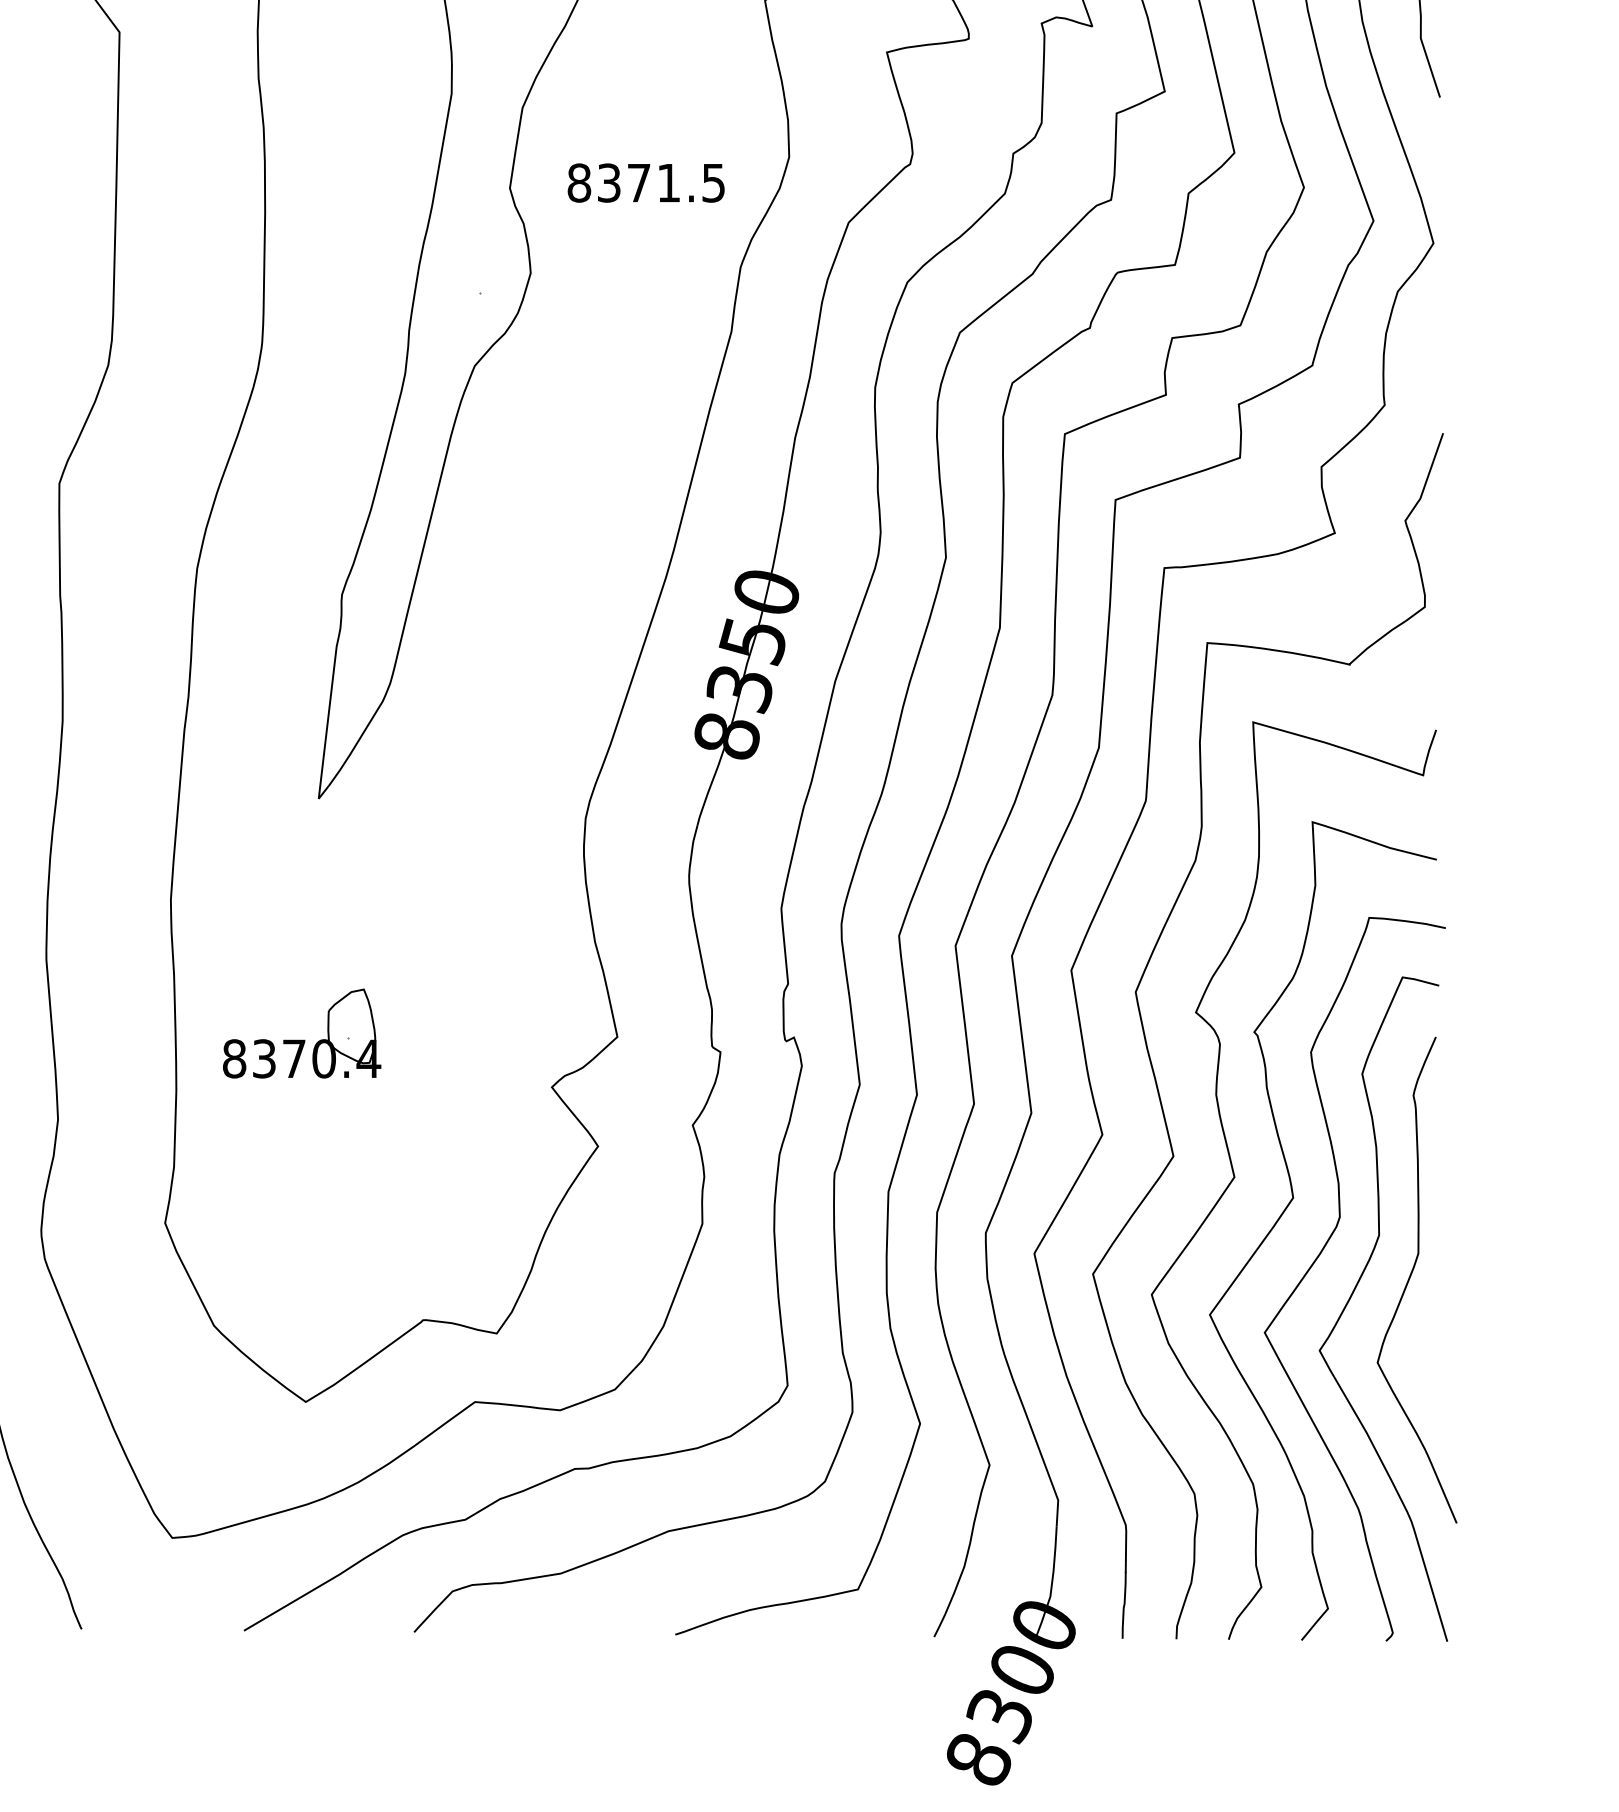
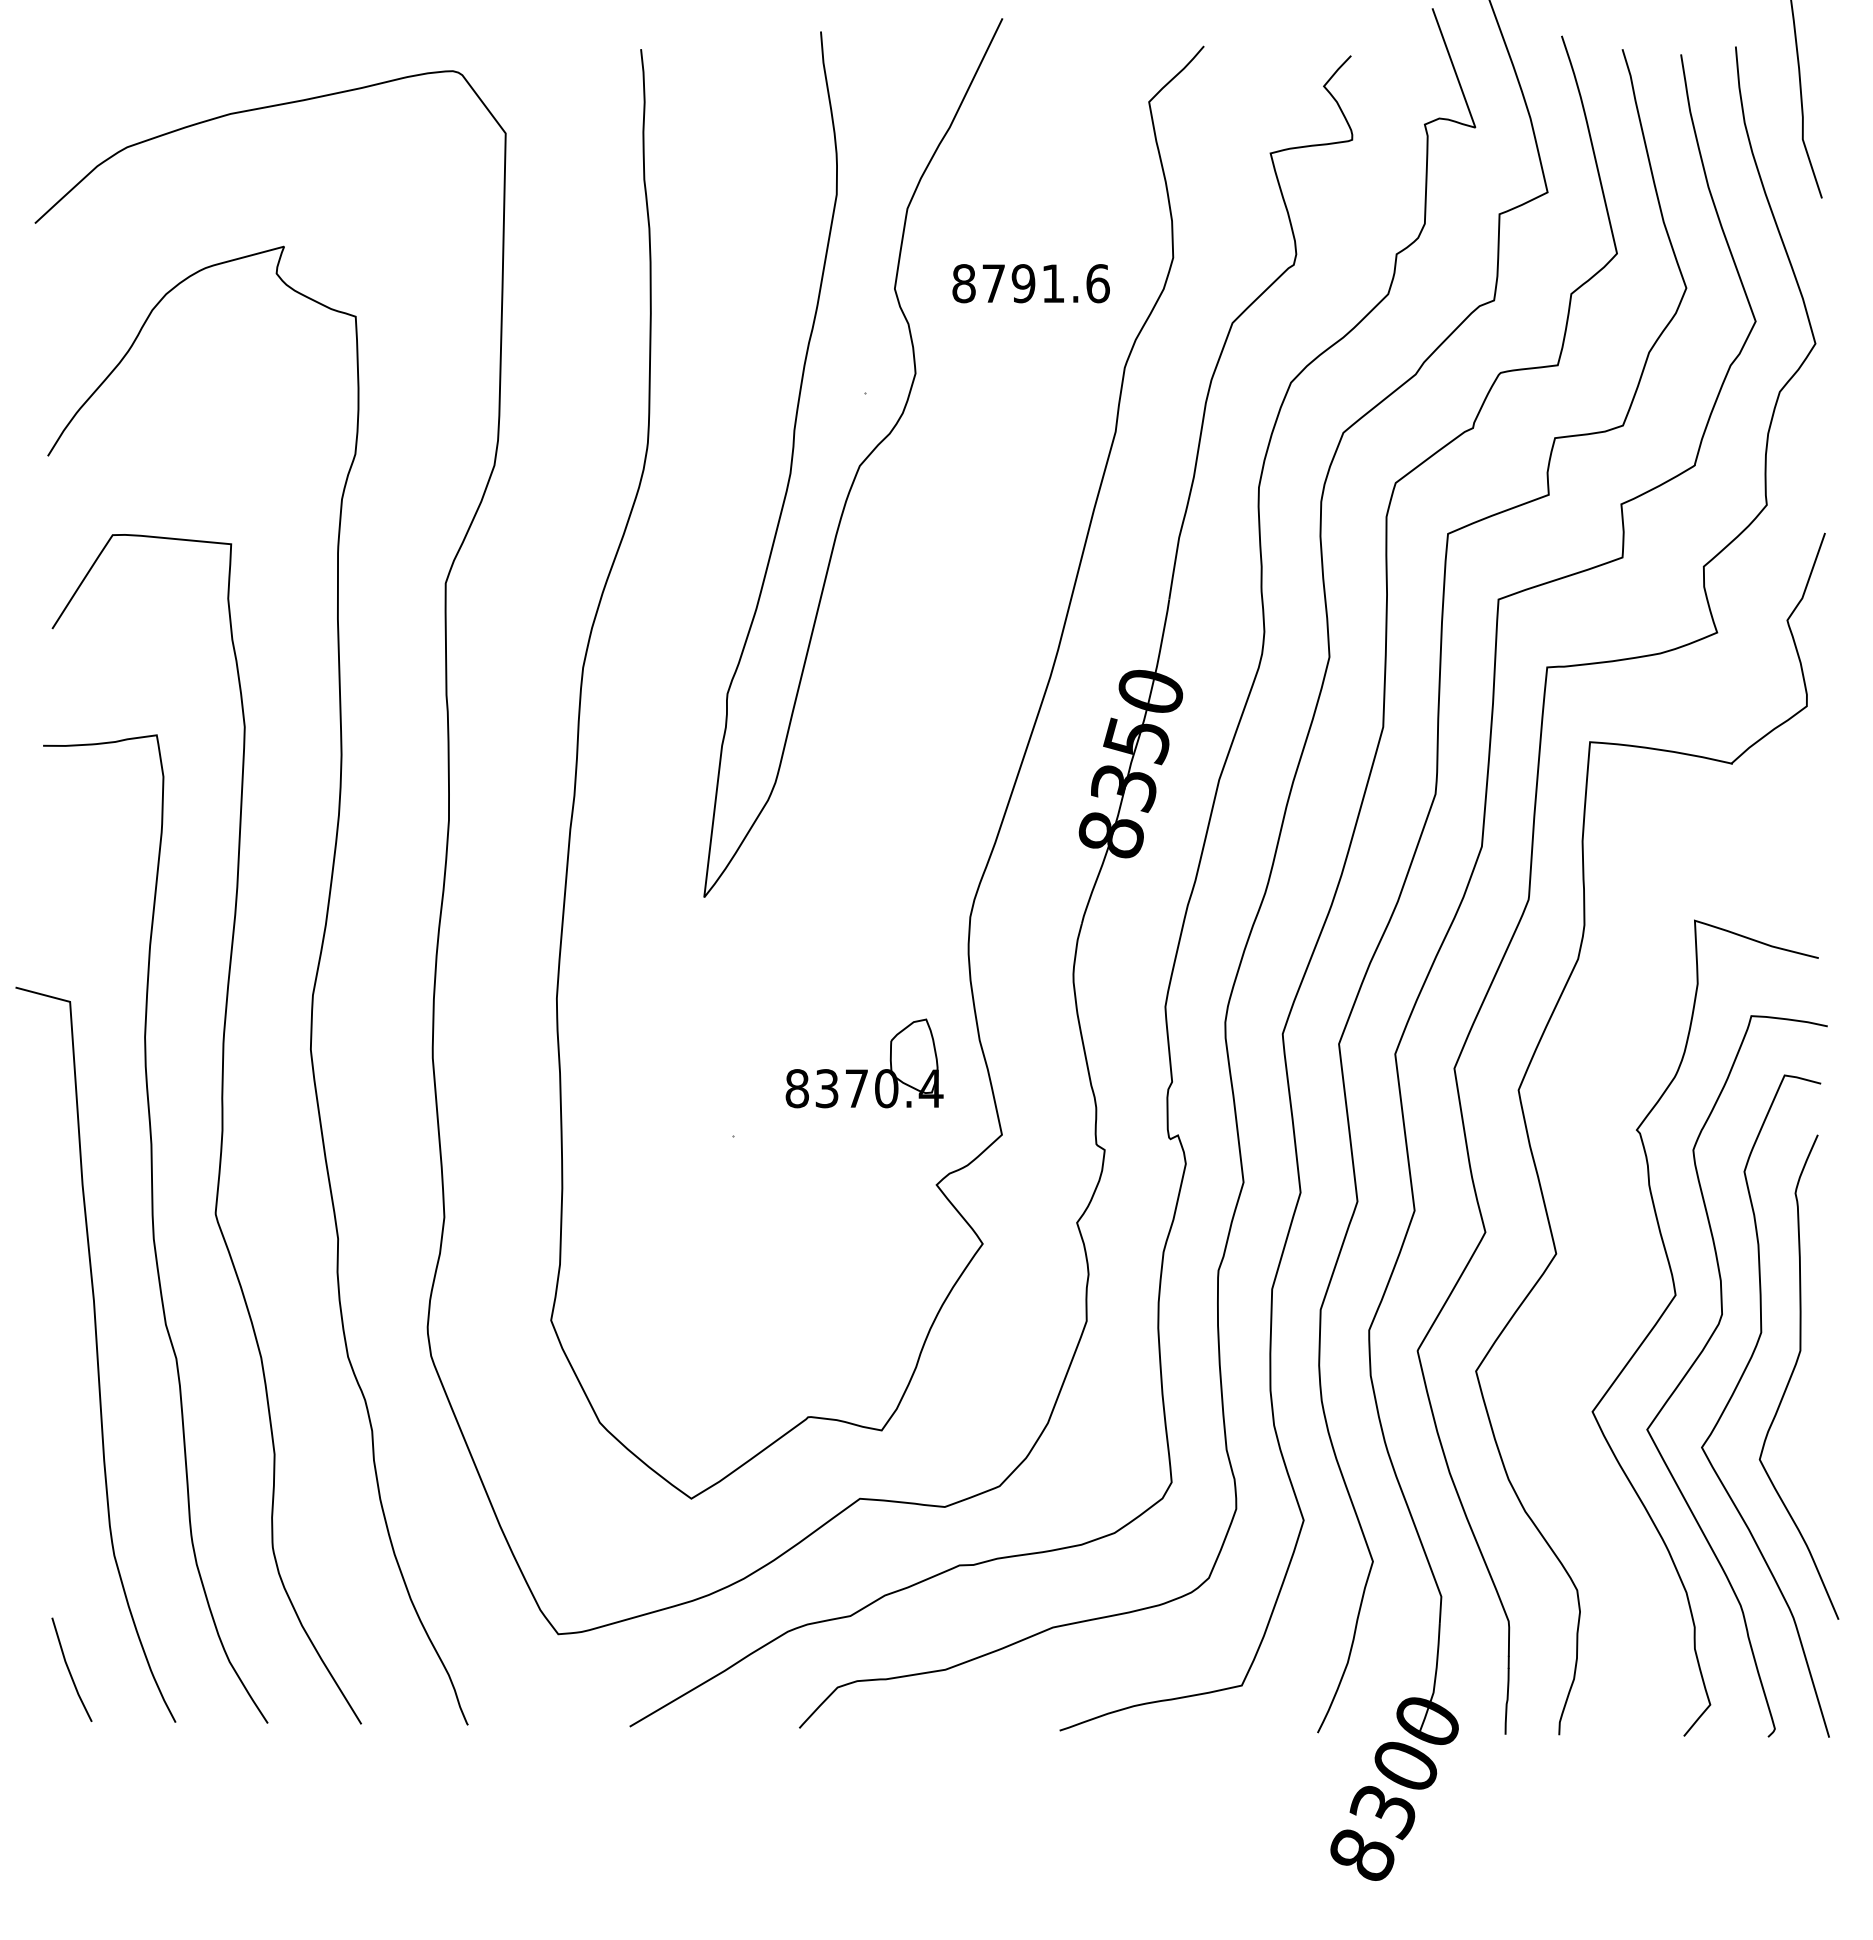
text: (661, 182) -> (1045, 283), 8371.5 -> 8791.6
part: (301, 1033) -> (864, 1063), moved
curve: (1234, 1178) -> (1617, 1275), removed

